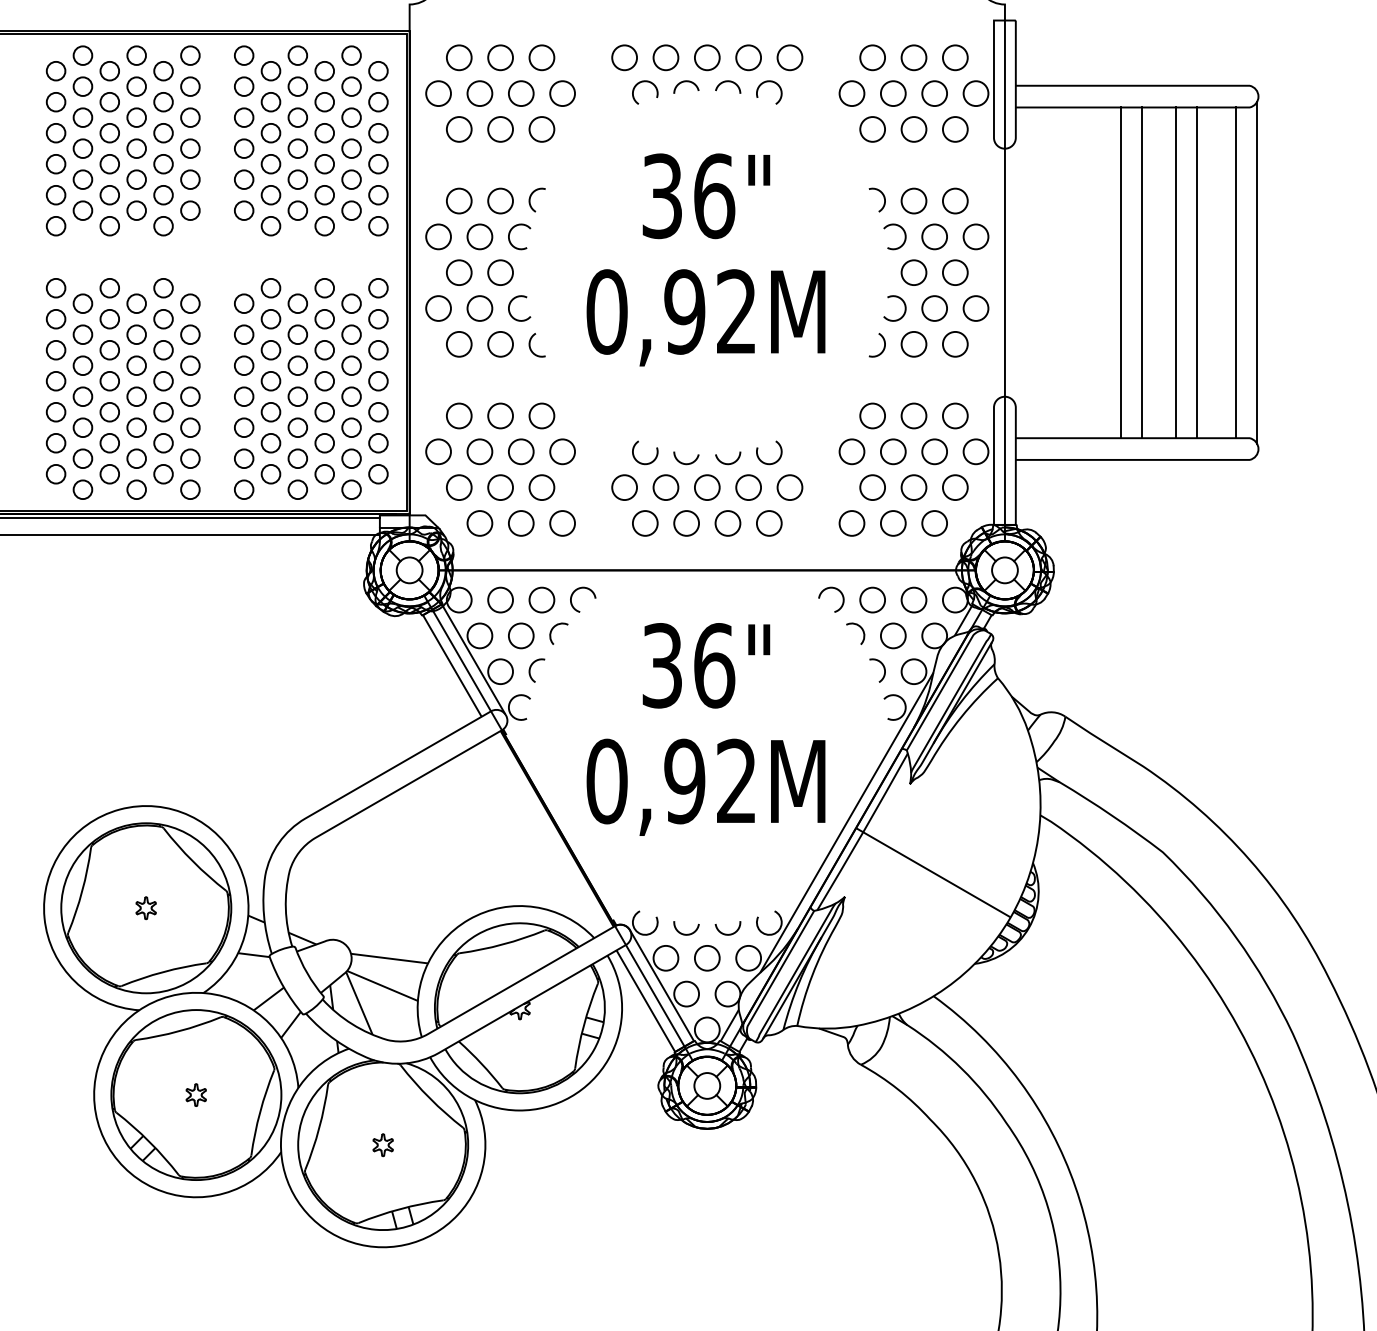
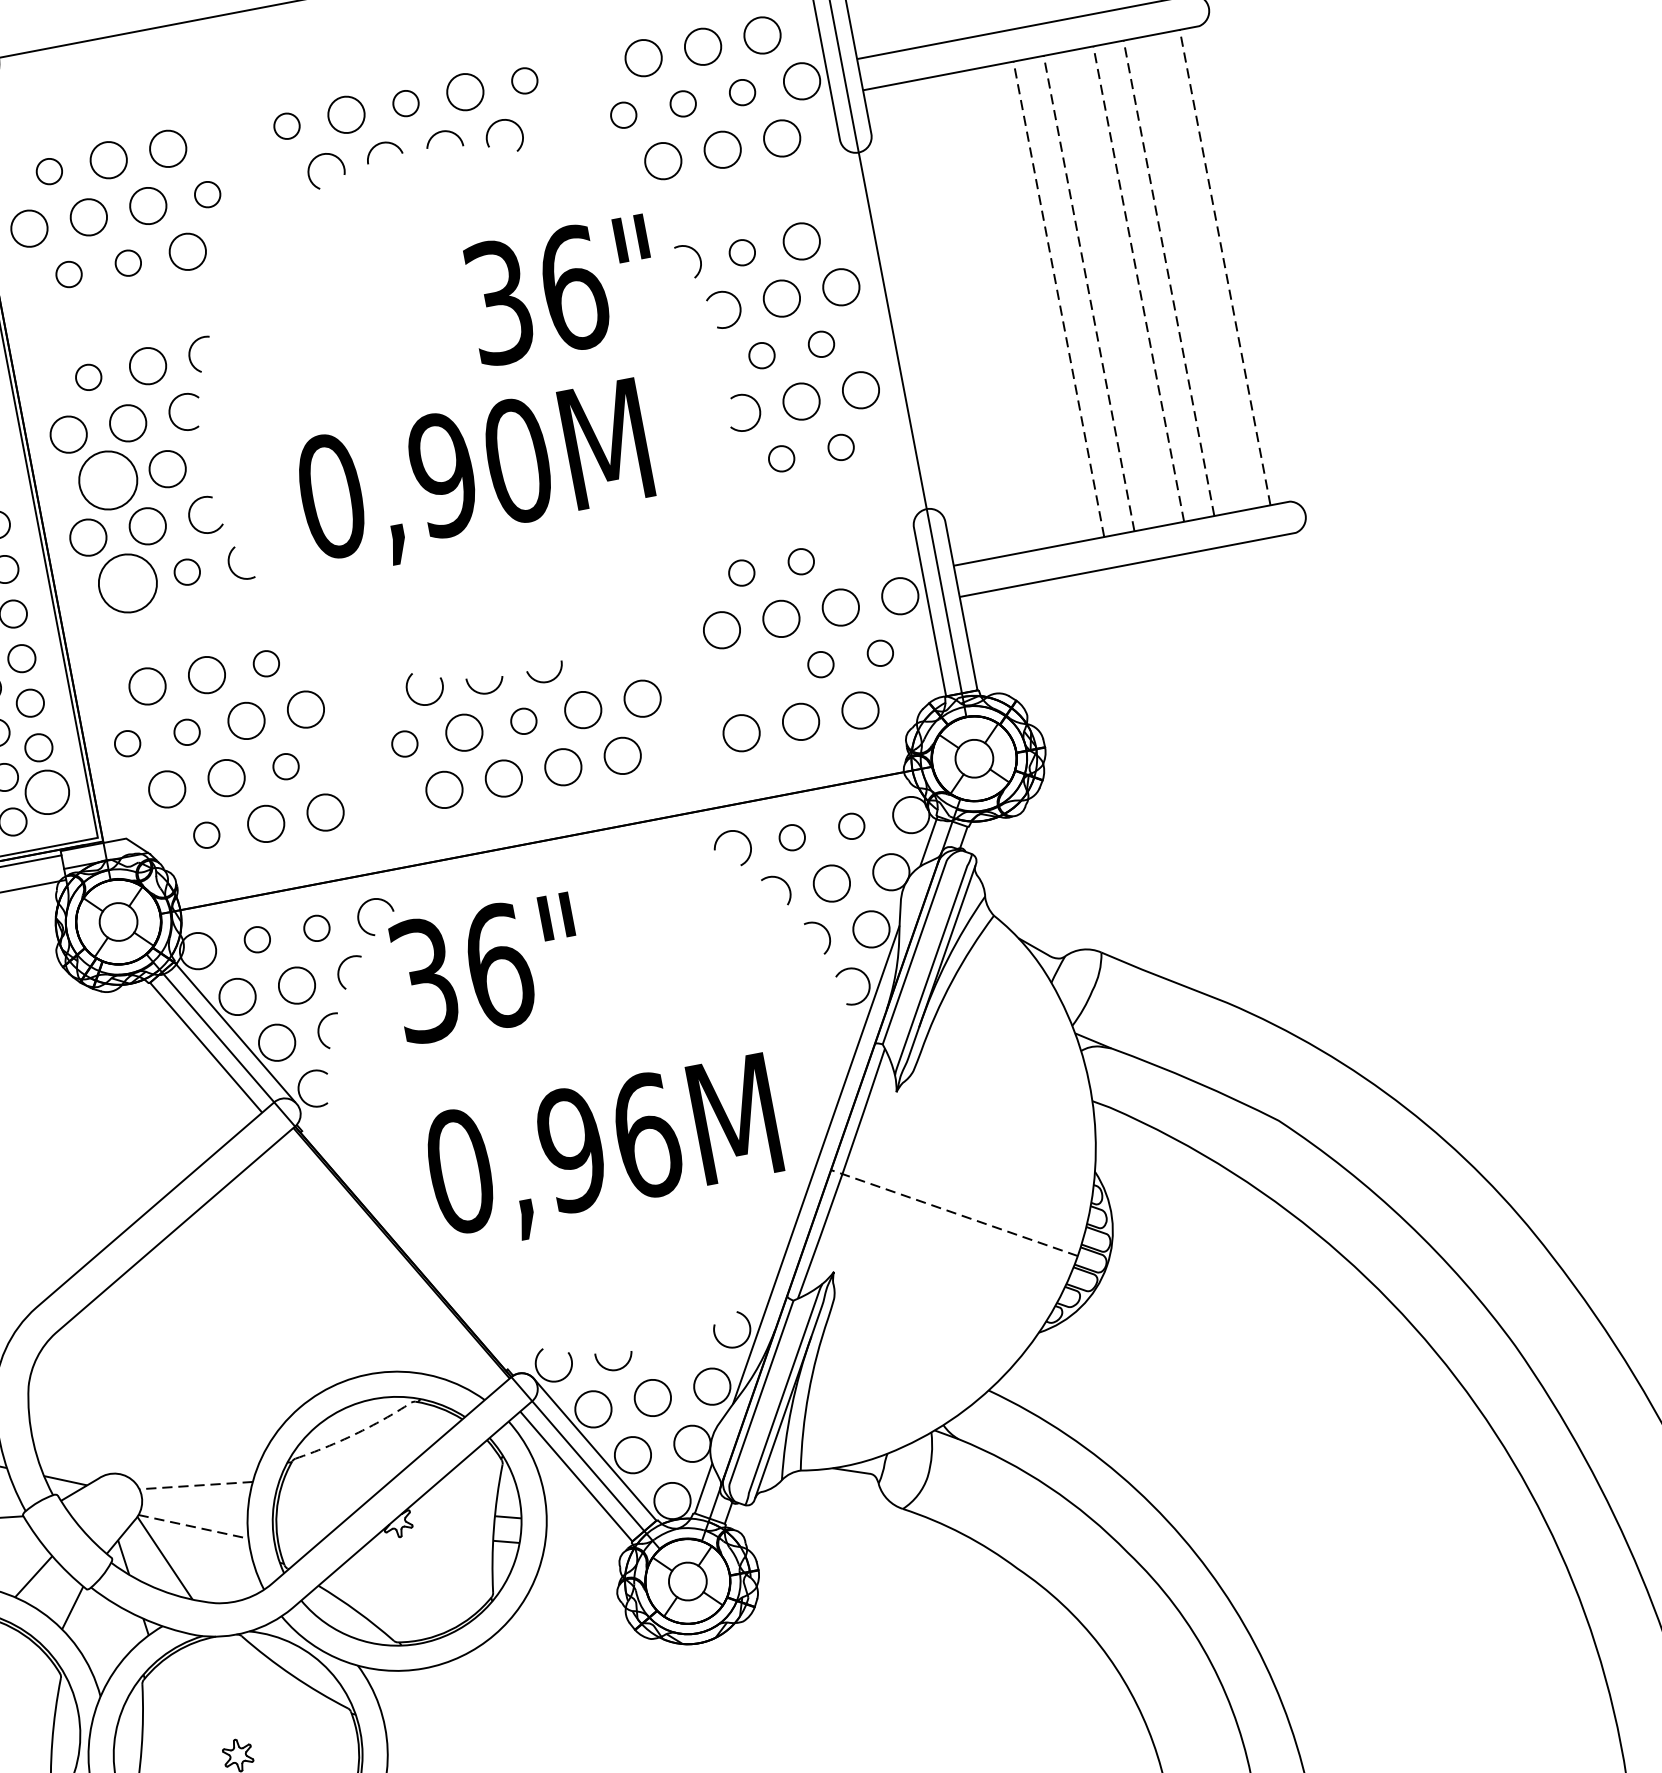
circle: (459, 57) -> (49, 171), size x0.7
circle: (624, 57) -> (286, 125), size x0.7
circle: (707, 57) -> (406, 103), size x0.7
circle: (789, 57) -> (524, 80), size x0.7
circle: (562, 93) -> (207, 194), size x0.7
circle: (851, 93) -> (623, 115), size x0.7
circle: (893, 93) -> (683, 103), size x0.7
circle: (934, 93) -> (742, 92), size x0.7
circle: (459, 129) -> (69, 274), size x0.7
circle: (500, 129) -> (128, 263), size x0.7
text: (706, 196) -> (562, 290), moved
circle: (459, 200) -> (88, 376), size x0.7
circle: (913, 200) -> (741, 252), size x0.7
circle: (458, 272) -> (107, 480), size x1.6
circle: (913, 272) -> (761, 355), size x0.7
circle: (955, 272) -> (821, 344), size x0.7
line: (1120, 272) -> (1058, 298), solid -> dashed
line: (1141, 272) -> (1088, 293), solid -> dashed
line: (1176, 272) -> (1139, 283), solid -> dashed
line: (1197, 272) -> (1169, 277), solid -> dashed
line: (1236, 272) -> (1225, 267), solid -> dashed
line: (1257, 272) -> (1255, 261), removed
text: (736, 311) -> (517, 460), 0,92M -> 0,90M
circle: (458, 343) -> (126, 582), size x1.6
circle: (500, 344) -> (187, 572), size x0.7
circle: (913, 344) -> (780, 459), size x0.7
circle: (955, 344) -> (841, 447), size x0.7
arc: (883, 347) -> (738, 471), removed
circle: (541, 415) -> (265, 663), size x0.7
circle: (872, 415) -> (741, 572), size x0.7
circle: (913, 415) -> (800, 561), size x0.7
circle: (955, 415) -> (860, 549), removed
circle: (438, 451) -> (127, 743), size x0.7
circle: (479, 451) -> (186, 731), size x0.7
arc: (766, 462) -> (602, 669), removed
circle: (378, 473) -> (47, 791), size x1.6
circle: (541, 487) -> (285, 766), size x0.7
circle: (624, 487) -> (404, 743), size x0.7
circle: (707, 487) -> (524, 721), size x0.7
circle: (872, 487) -> (761, 675), removed
circle: (913, 487) -> (820, 664), size x0.7
circle: (955, 487) -> (880, 653), size x0.7
circle: (479, 523) -> (206, 835), size x0.7
circle: (500, 599) -> (257, 938), size x0.7
circle: (541, 599) -> (316, 927), size x0.7
circle: (872, 599) -> (791, 836), size x0.7
circle: (913, 599) -> (850, 825), size x0.7
text: (706, 665) -> (487, 967), moved
text: (736, 781) -> (646, 1135), 0,92M -> 0,96M
line: (932, 872) -> (953, 1212), solid -> dashed
arc: (727, 933) -> (675, 1356), removed
arc: (502, 944) -> (354, 1434), solid -> dashed
line: (389, 958) -> (196, 1485), solid -> dashed
line: (383, 986) -> (195, 1527), solid -> dashed

